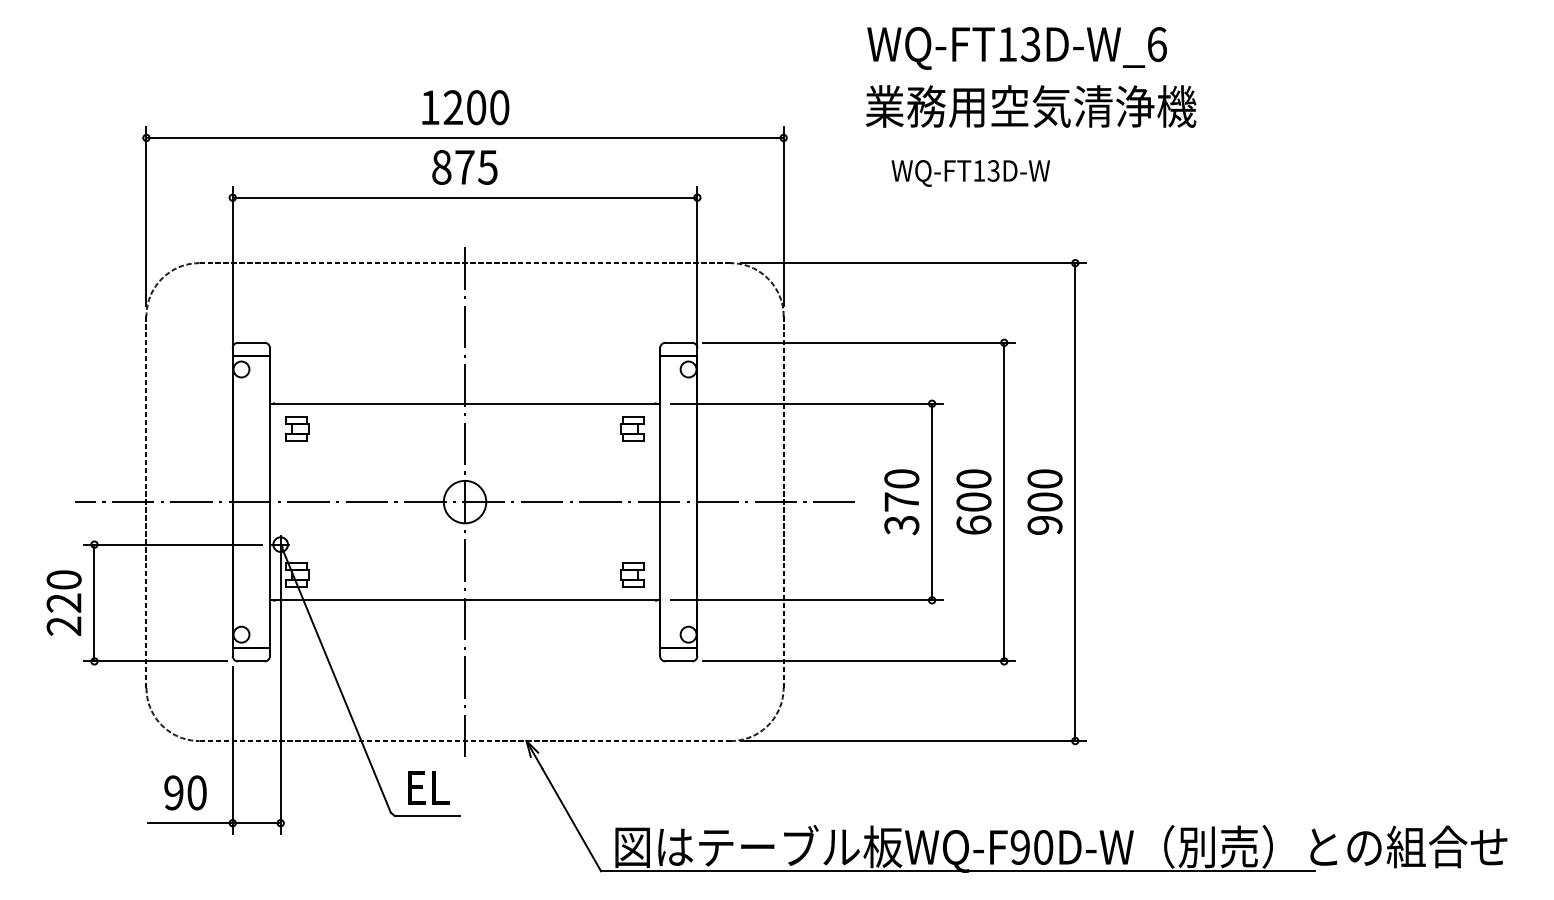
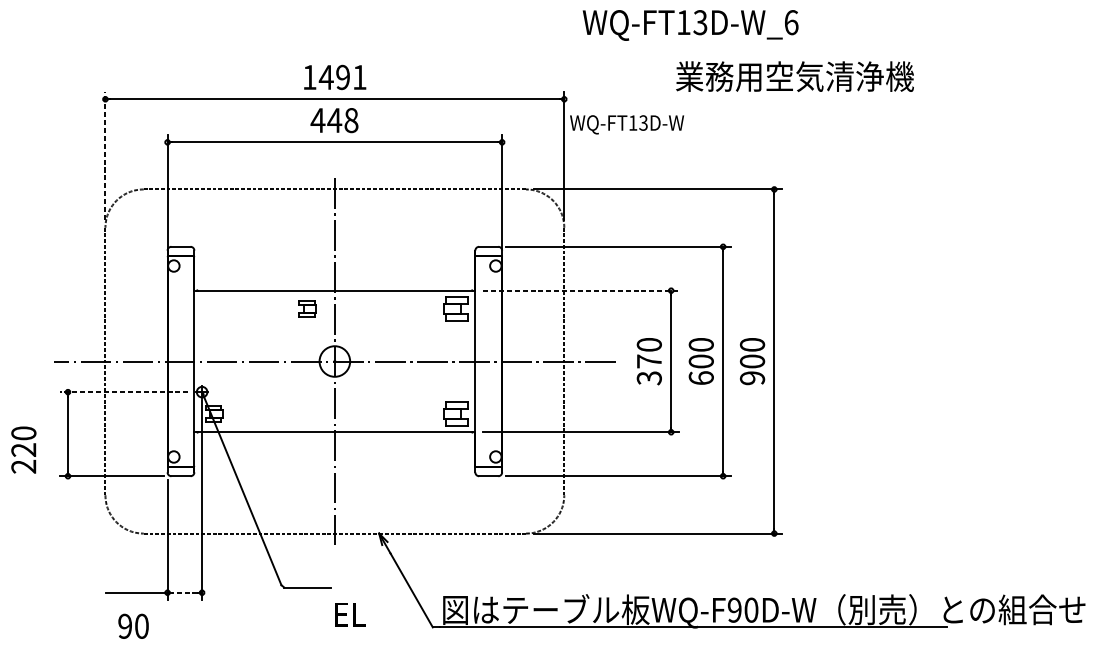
text: (1016, 48) -> (690, 25), moved
text: (1030, 106) -> (794, 76), moved
text: (475, 107) -> (342, 77), 1200 -> 1491
text: (464, 167) -> (334, 120), 875 -> 448
text: (970, 173) -> (626, 124), moved
line: (146, 215) -> (105, 155), solid -> dashed
line: (806, 403) -> (580, 290), solid -> dashed
part: (297, 428) -> (307, 308), moved
part: (632, 428) -> (455, 308), size x1.4
line: (172, 544) -> (124, 392), solid -> dashed
part: (632, 574) -> (455, 413), size x1.4
text: (63, 602) -> (23, 449), moved
text: (428, 787) -> (350, 614), moved
text: (185, 792) -> (133, 626), moved
line: (256, 823) -> (184, 592), solid -> dashed

